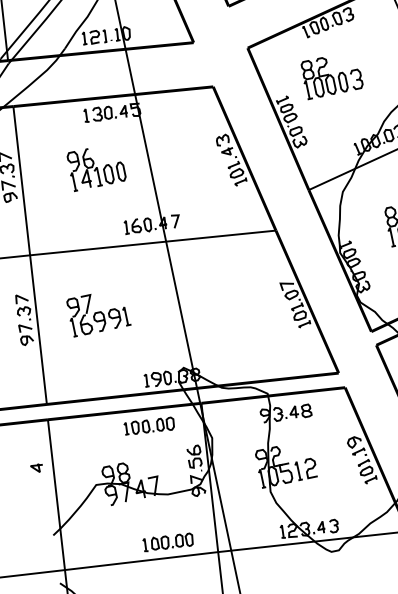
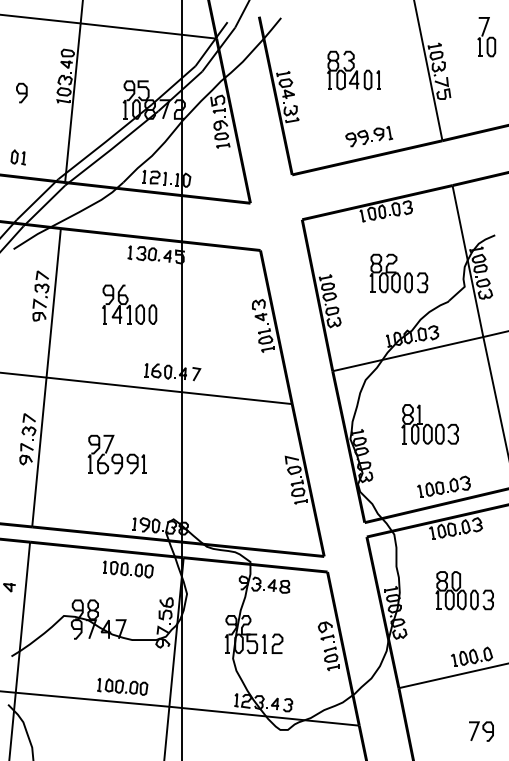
part: (331, 75) -> (398, 273), moved
part: (97, 312) -> (116, 454), moved

